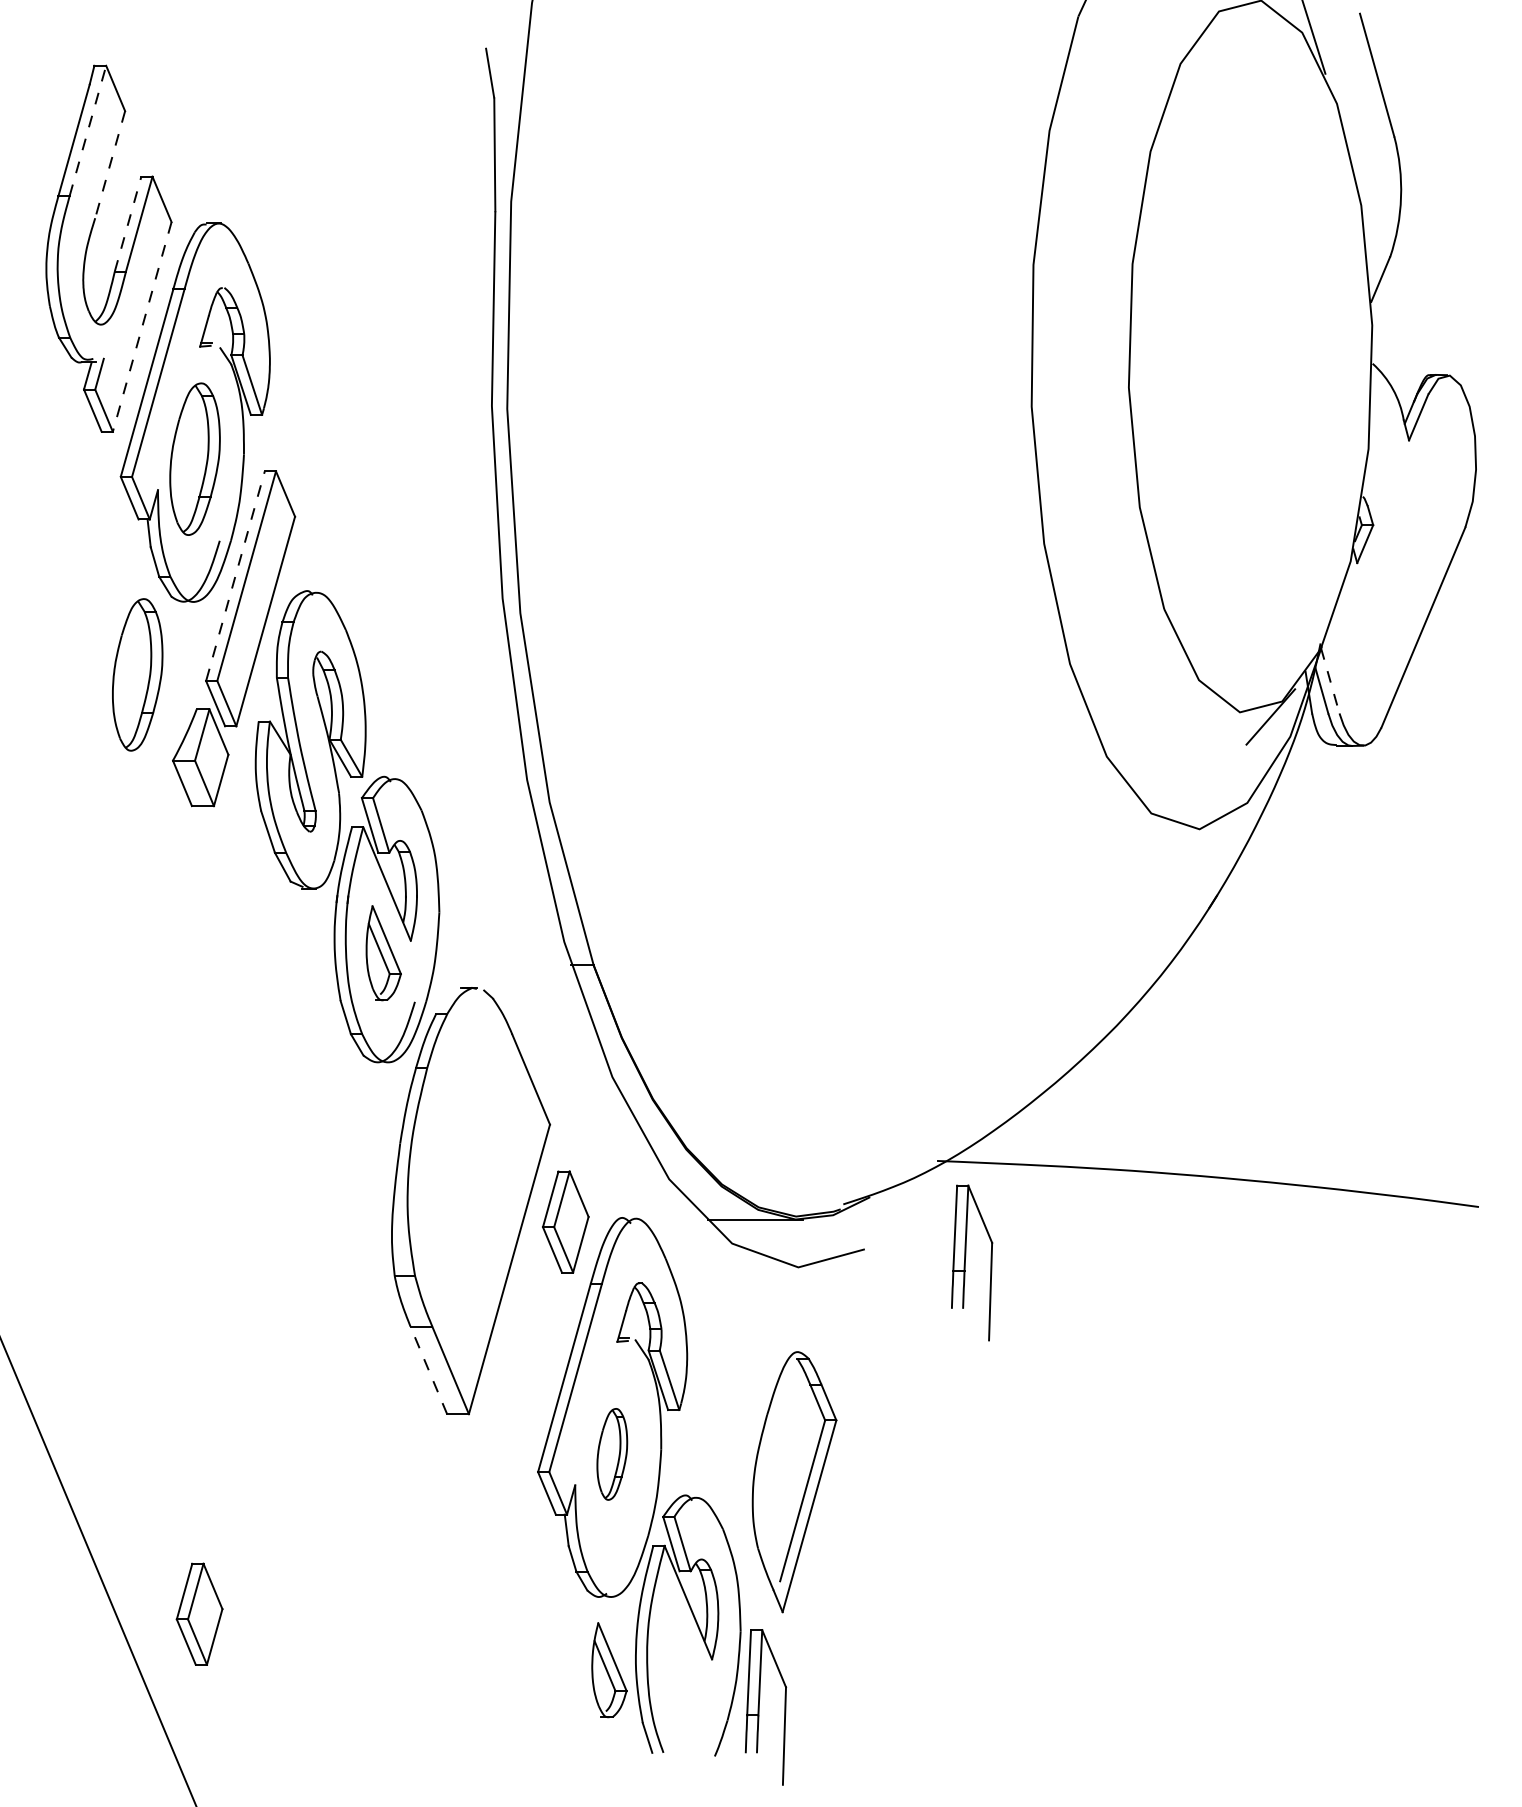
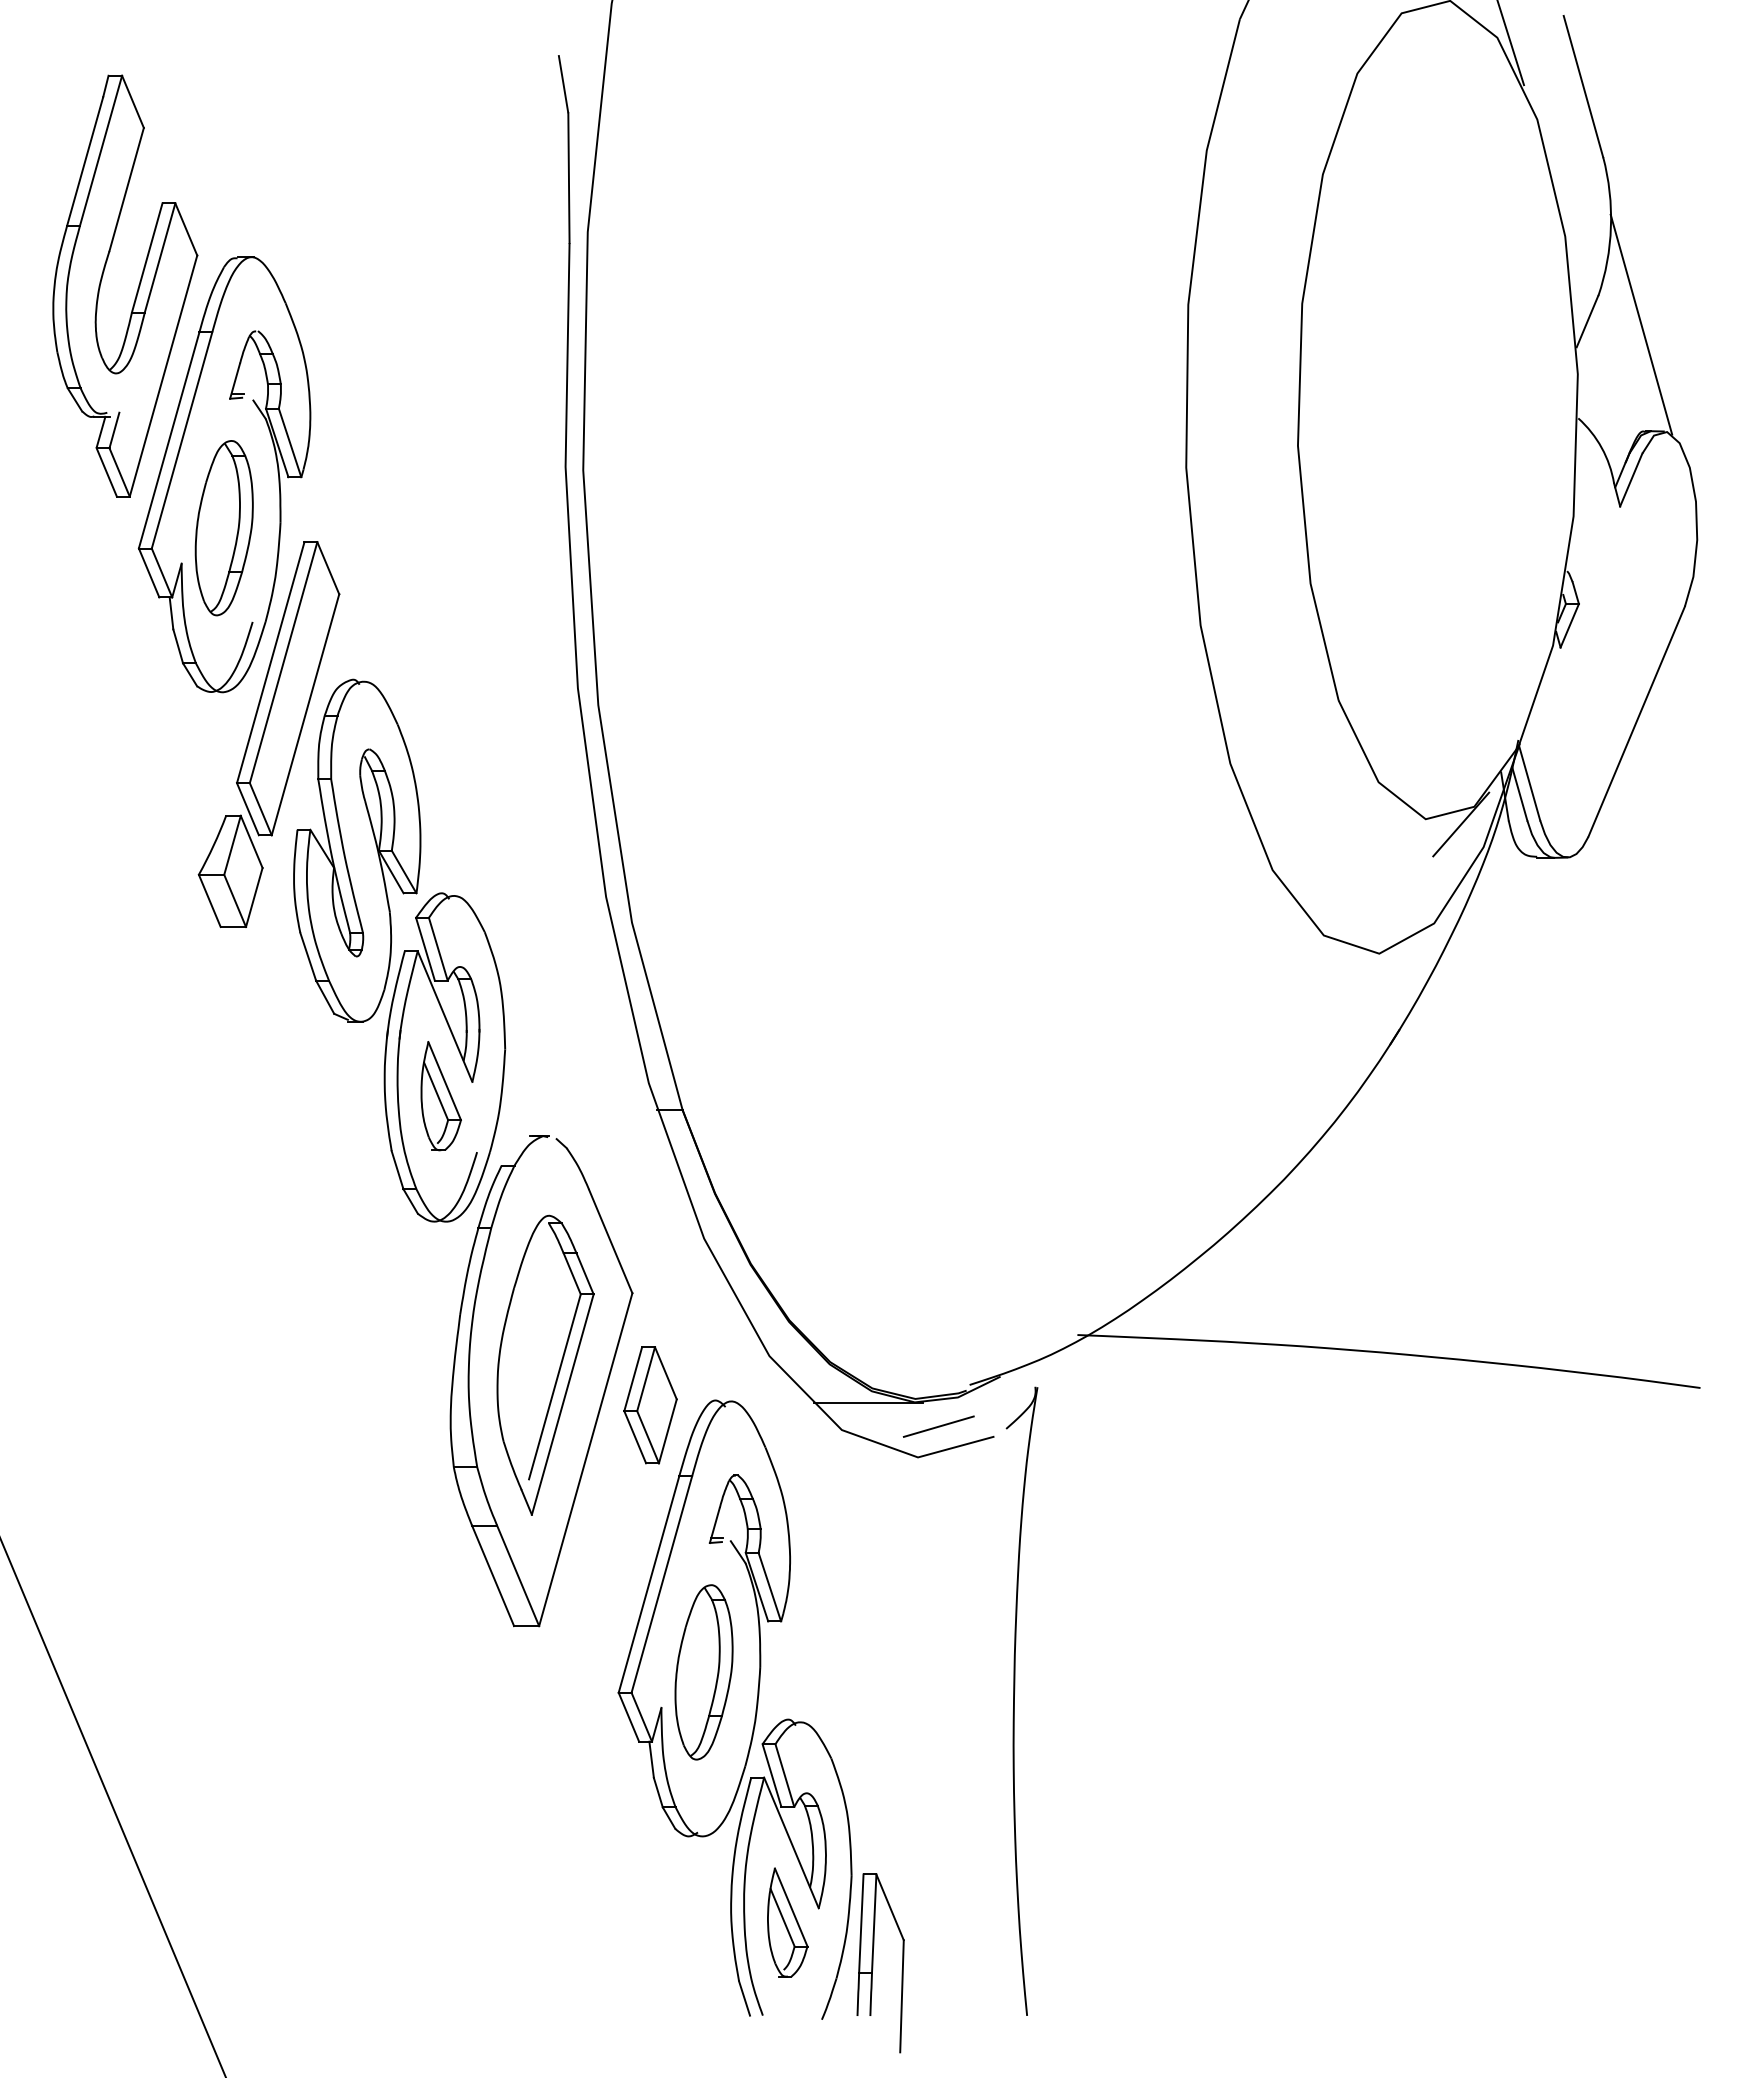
line: (88, 130) -> (101, 150), dashed -> solid
line: (110, 164) -> (126, 189), dashed -> solid
line: (128, 223) -> (147, 257), dashed -> solid
line: (1427, 282) -> (1641, 324), added
line: (142, 327) -> (163, 376), dashed -> solid
line: (235, 576) -> (270, 662), dashed -> solid
part: (136, 675) -> (157, 776), removed
line: (1330, 680) -> (1529, 782), dashed -> solid
line: (816, 1240) -> (938, 1426), added
part: (965, 1263) -> (1110, 1452), removed
line: (428, 1370) -> (492, 1575), dashed -> solid
part: (611, 1454) -> (703, 1672), size x1.67
part: (882, 1478) -> (1014, 1700), added
part: (794, 1481) -> (545, 1364), moved
part: (199, 1614) -> (229, 1856), removed
part: (609, 1670) -> (787, 1922), moved

